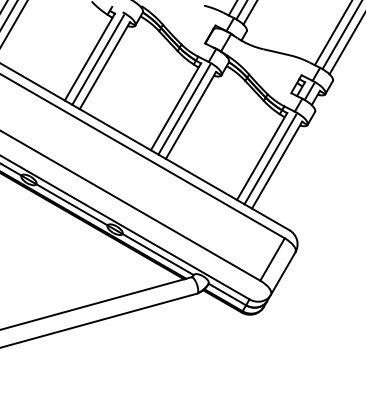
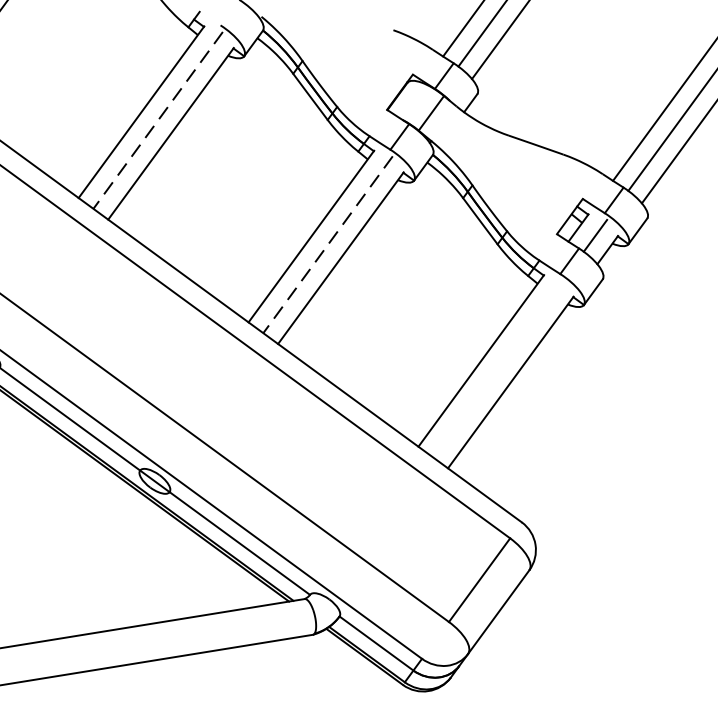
line: (98, 60) -> (158, 121), solid -> dashed
line: (184, 109) -> (328, 244), solid -> dashed
line: (270, 159) -> (498, 369), removed

